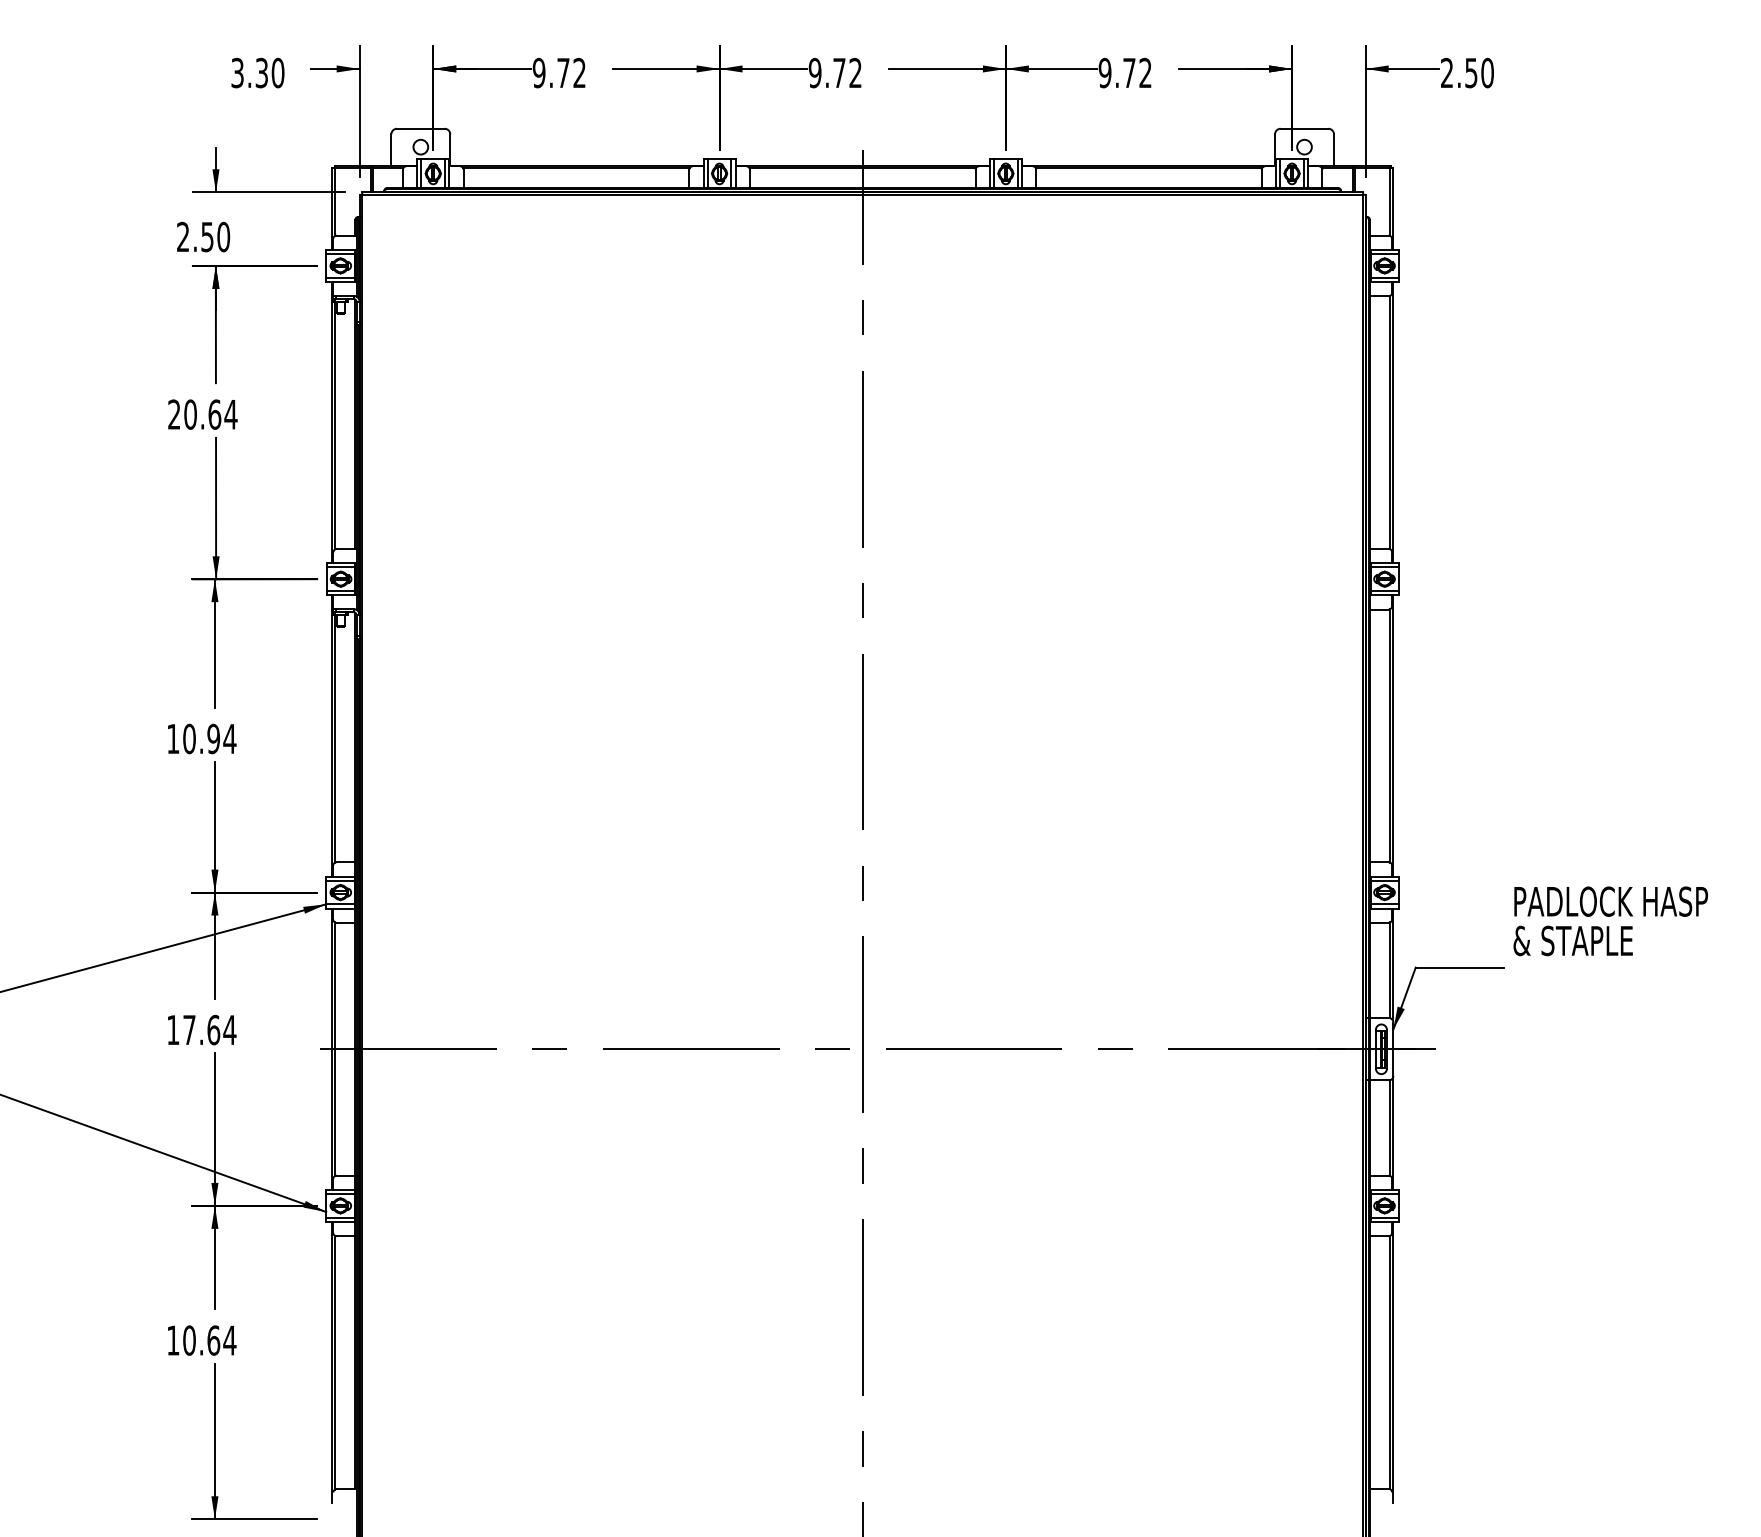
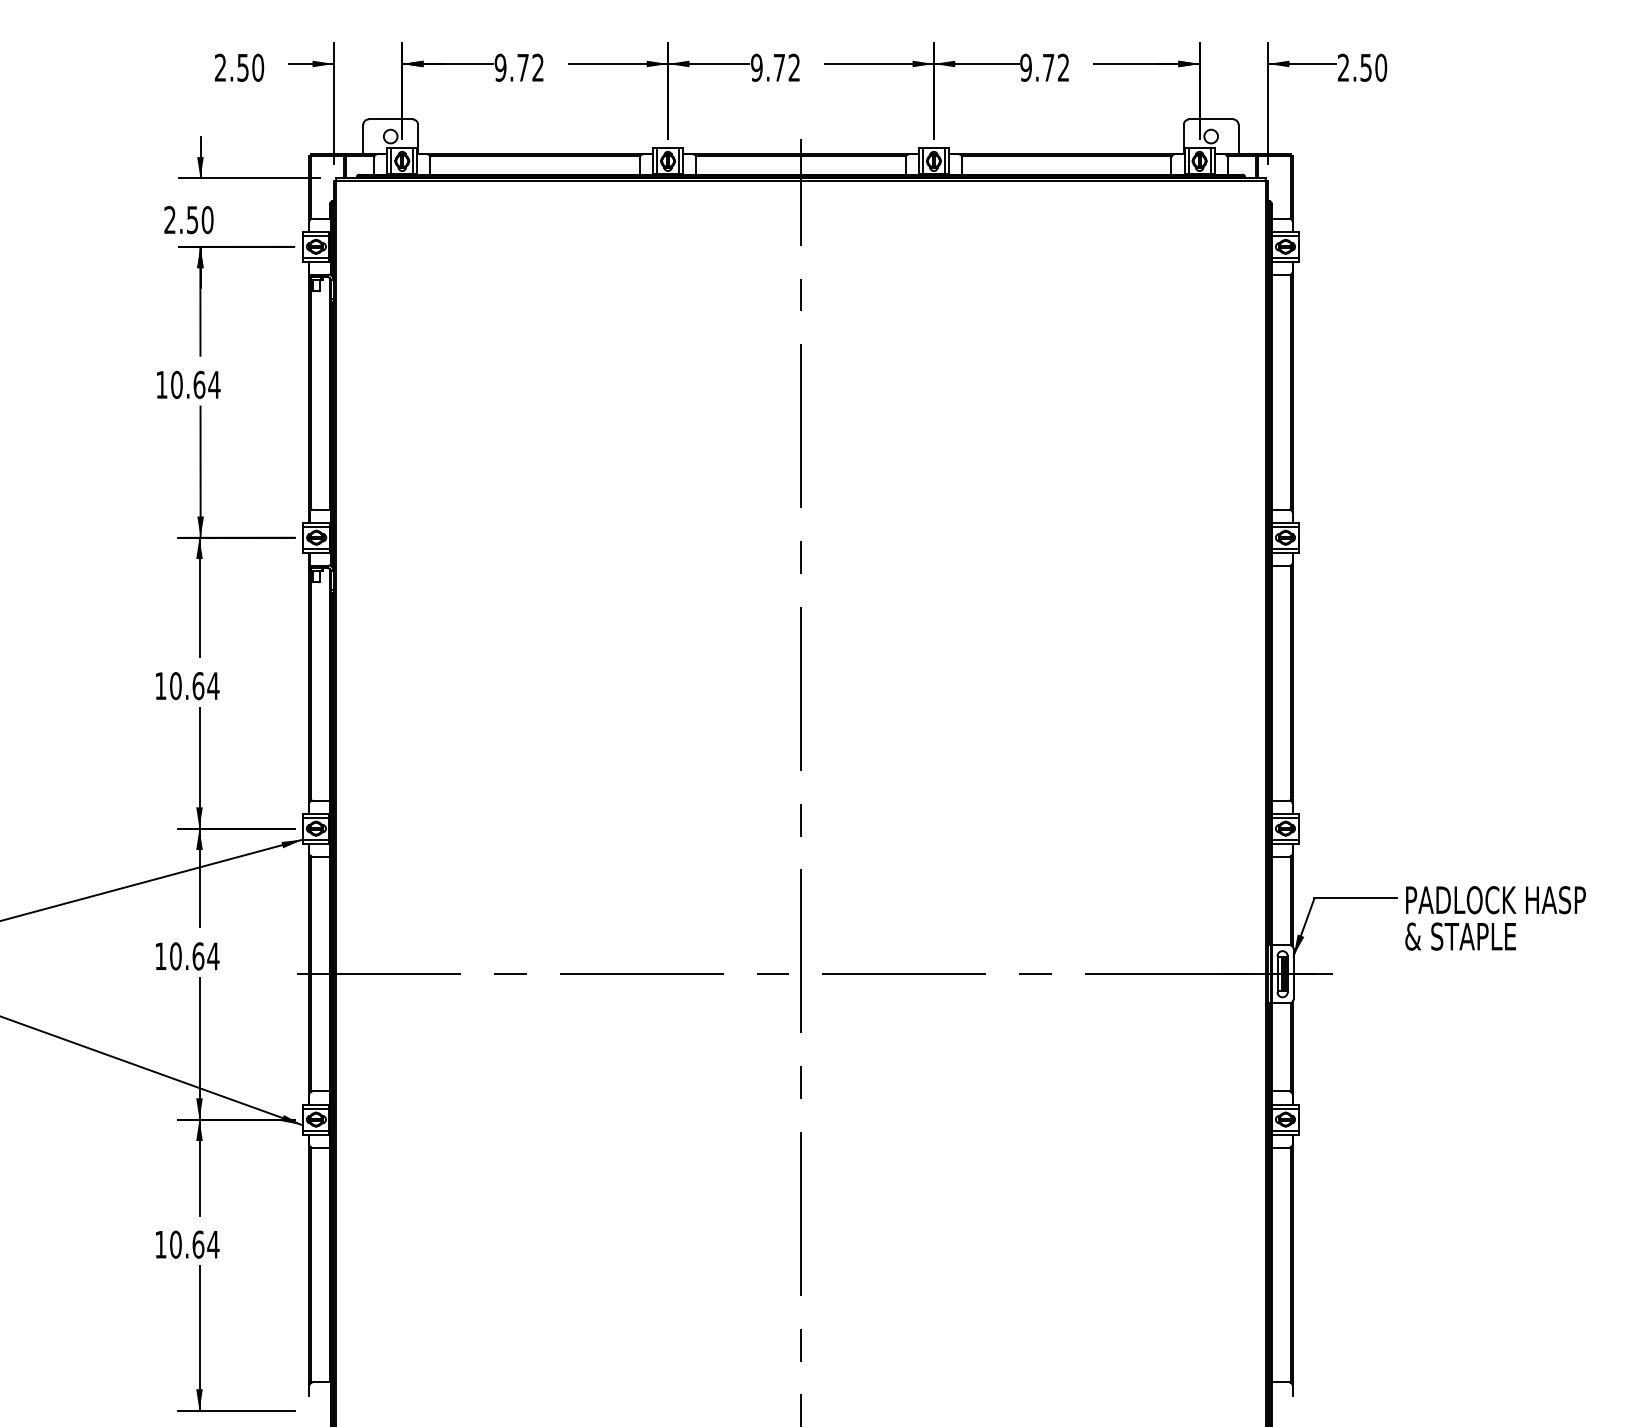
text: (249, 72) -> (231, 67), 3.30 -> 2.50
text: (173, 414) -> (161, 384), 20.64 -> 10.64
text: (213, 739) -> (198, 686), 10.94 -> 10.64
text: (1610, 921) -> (1495, 918), moved
text: (189, 1030) -> (175, 956), 17.64 -> 10.64

